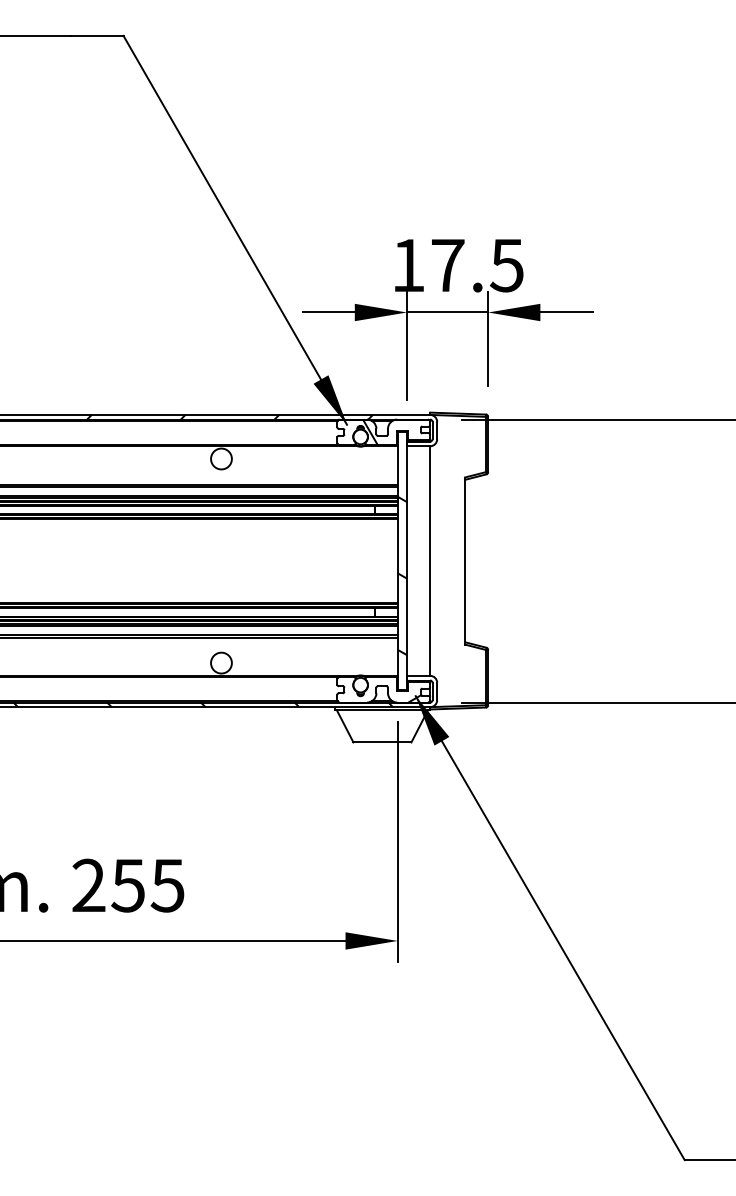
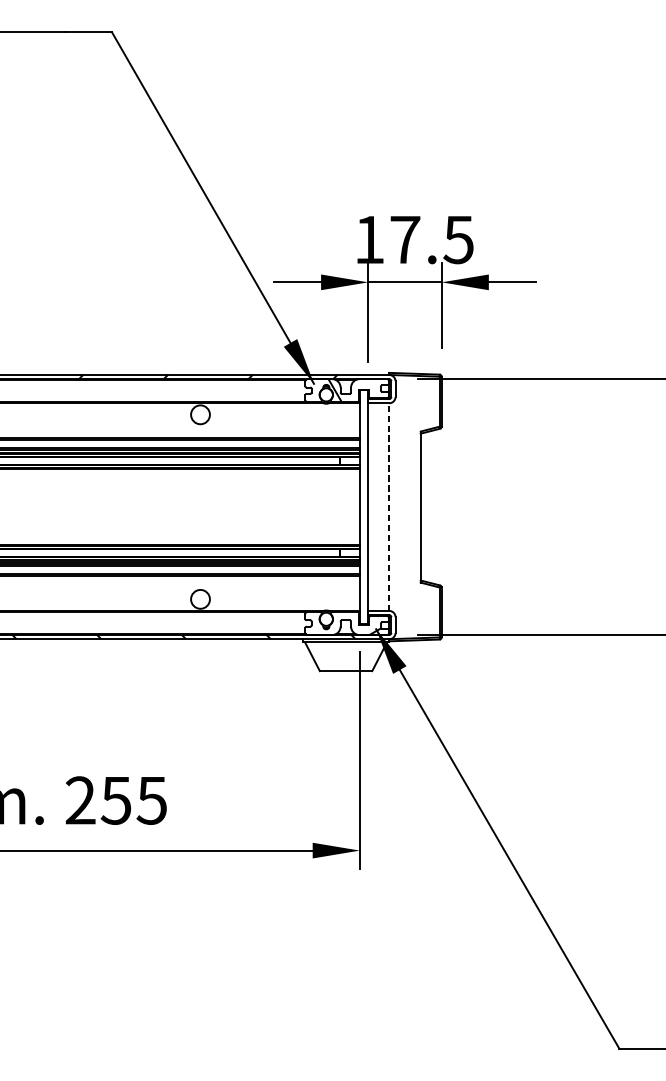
line: (430, 561) -> (389, 507), solid -> dashed
hatch: (402, 575) -> (364, 520), removed

